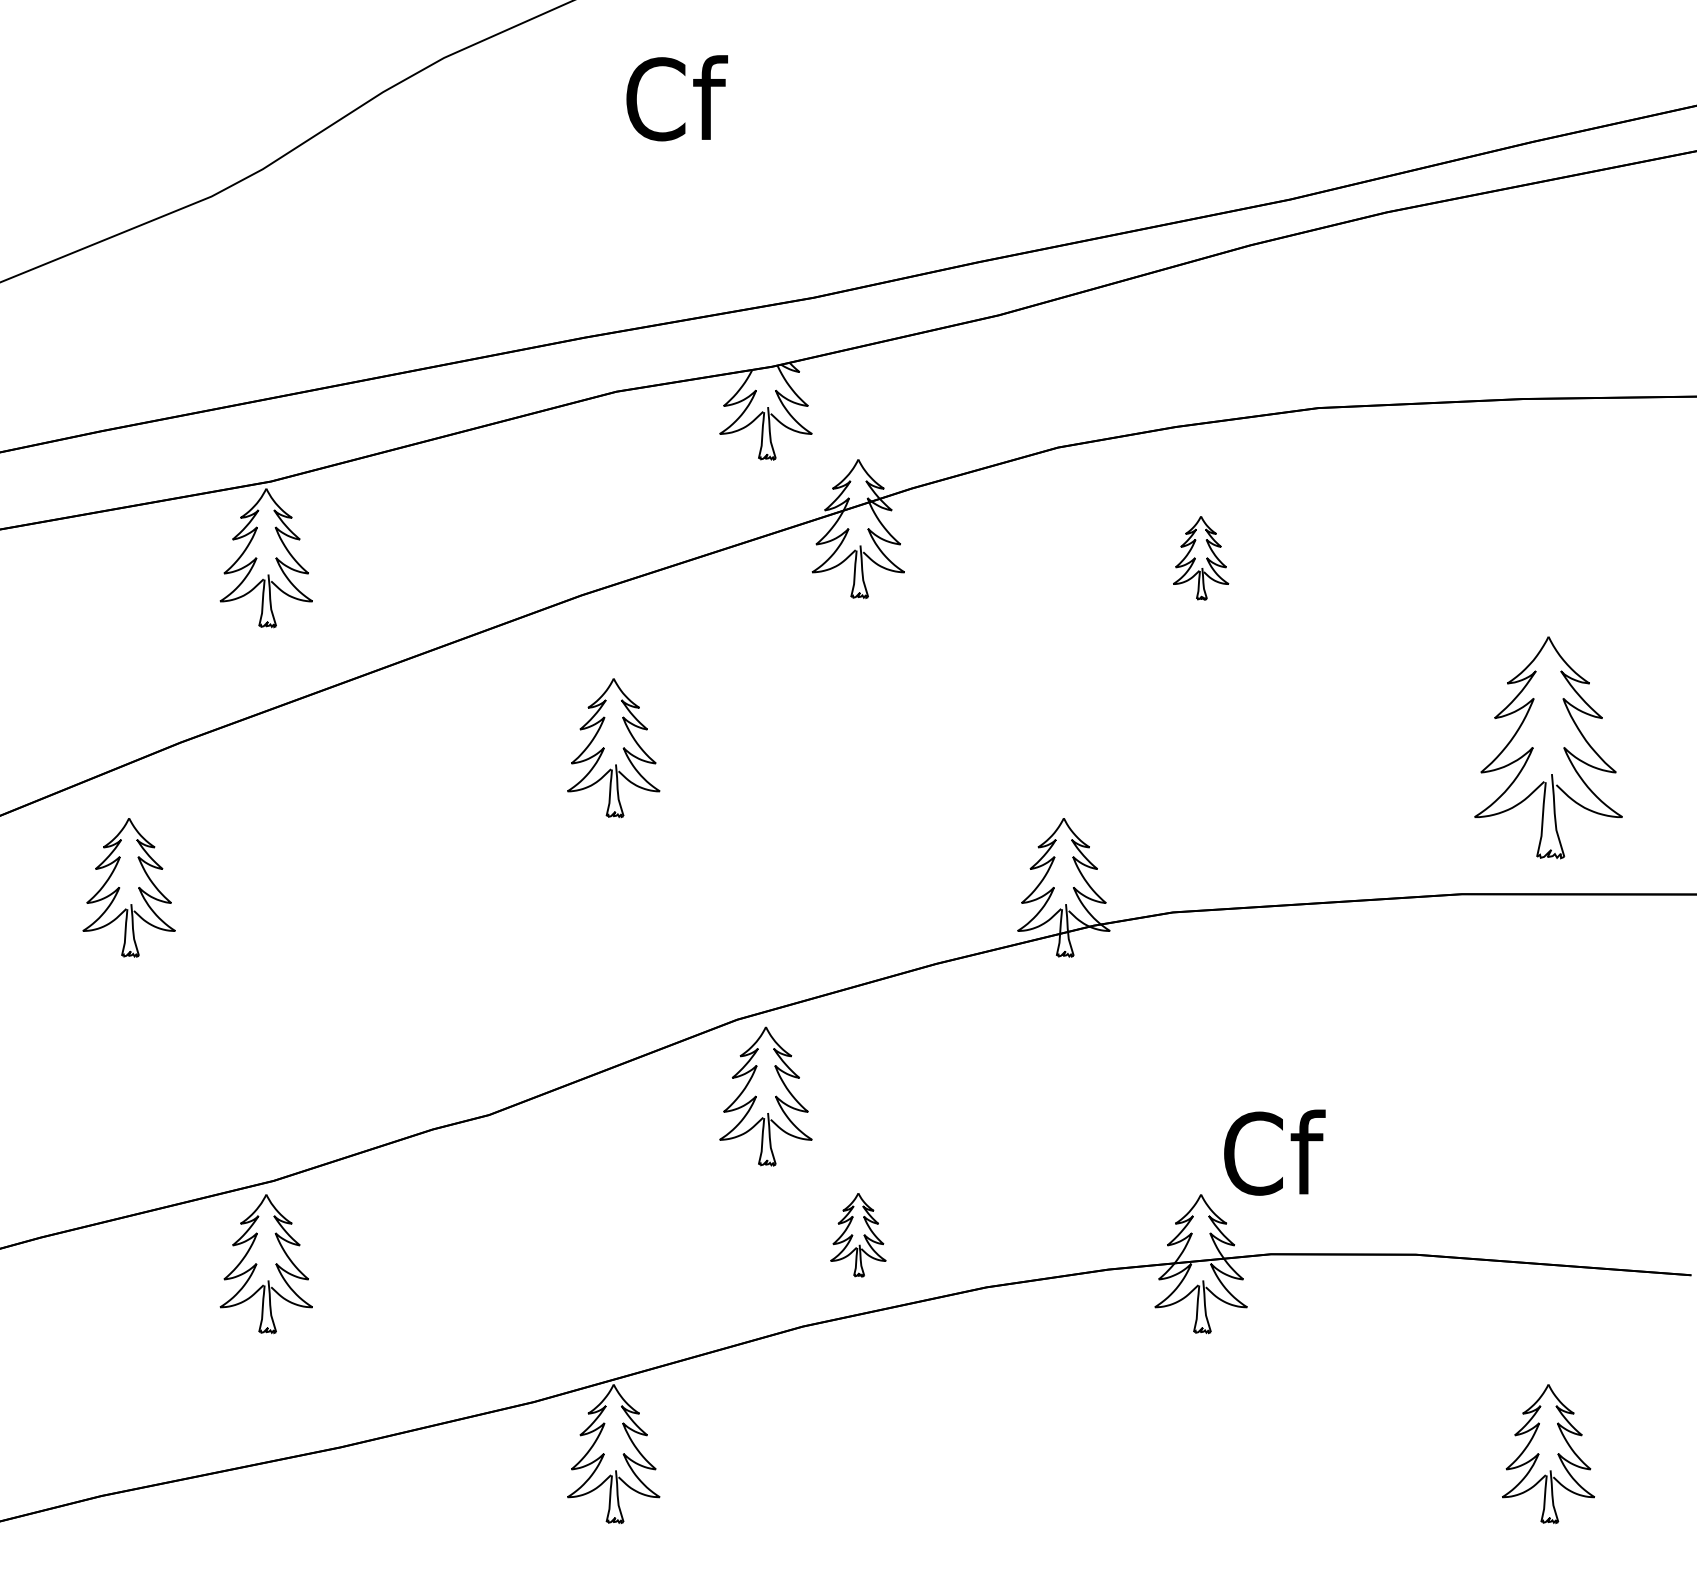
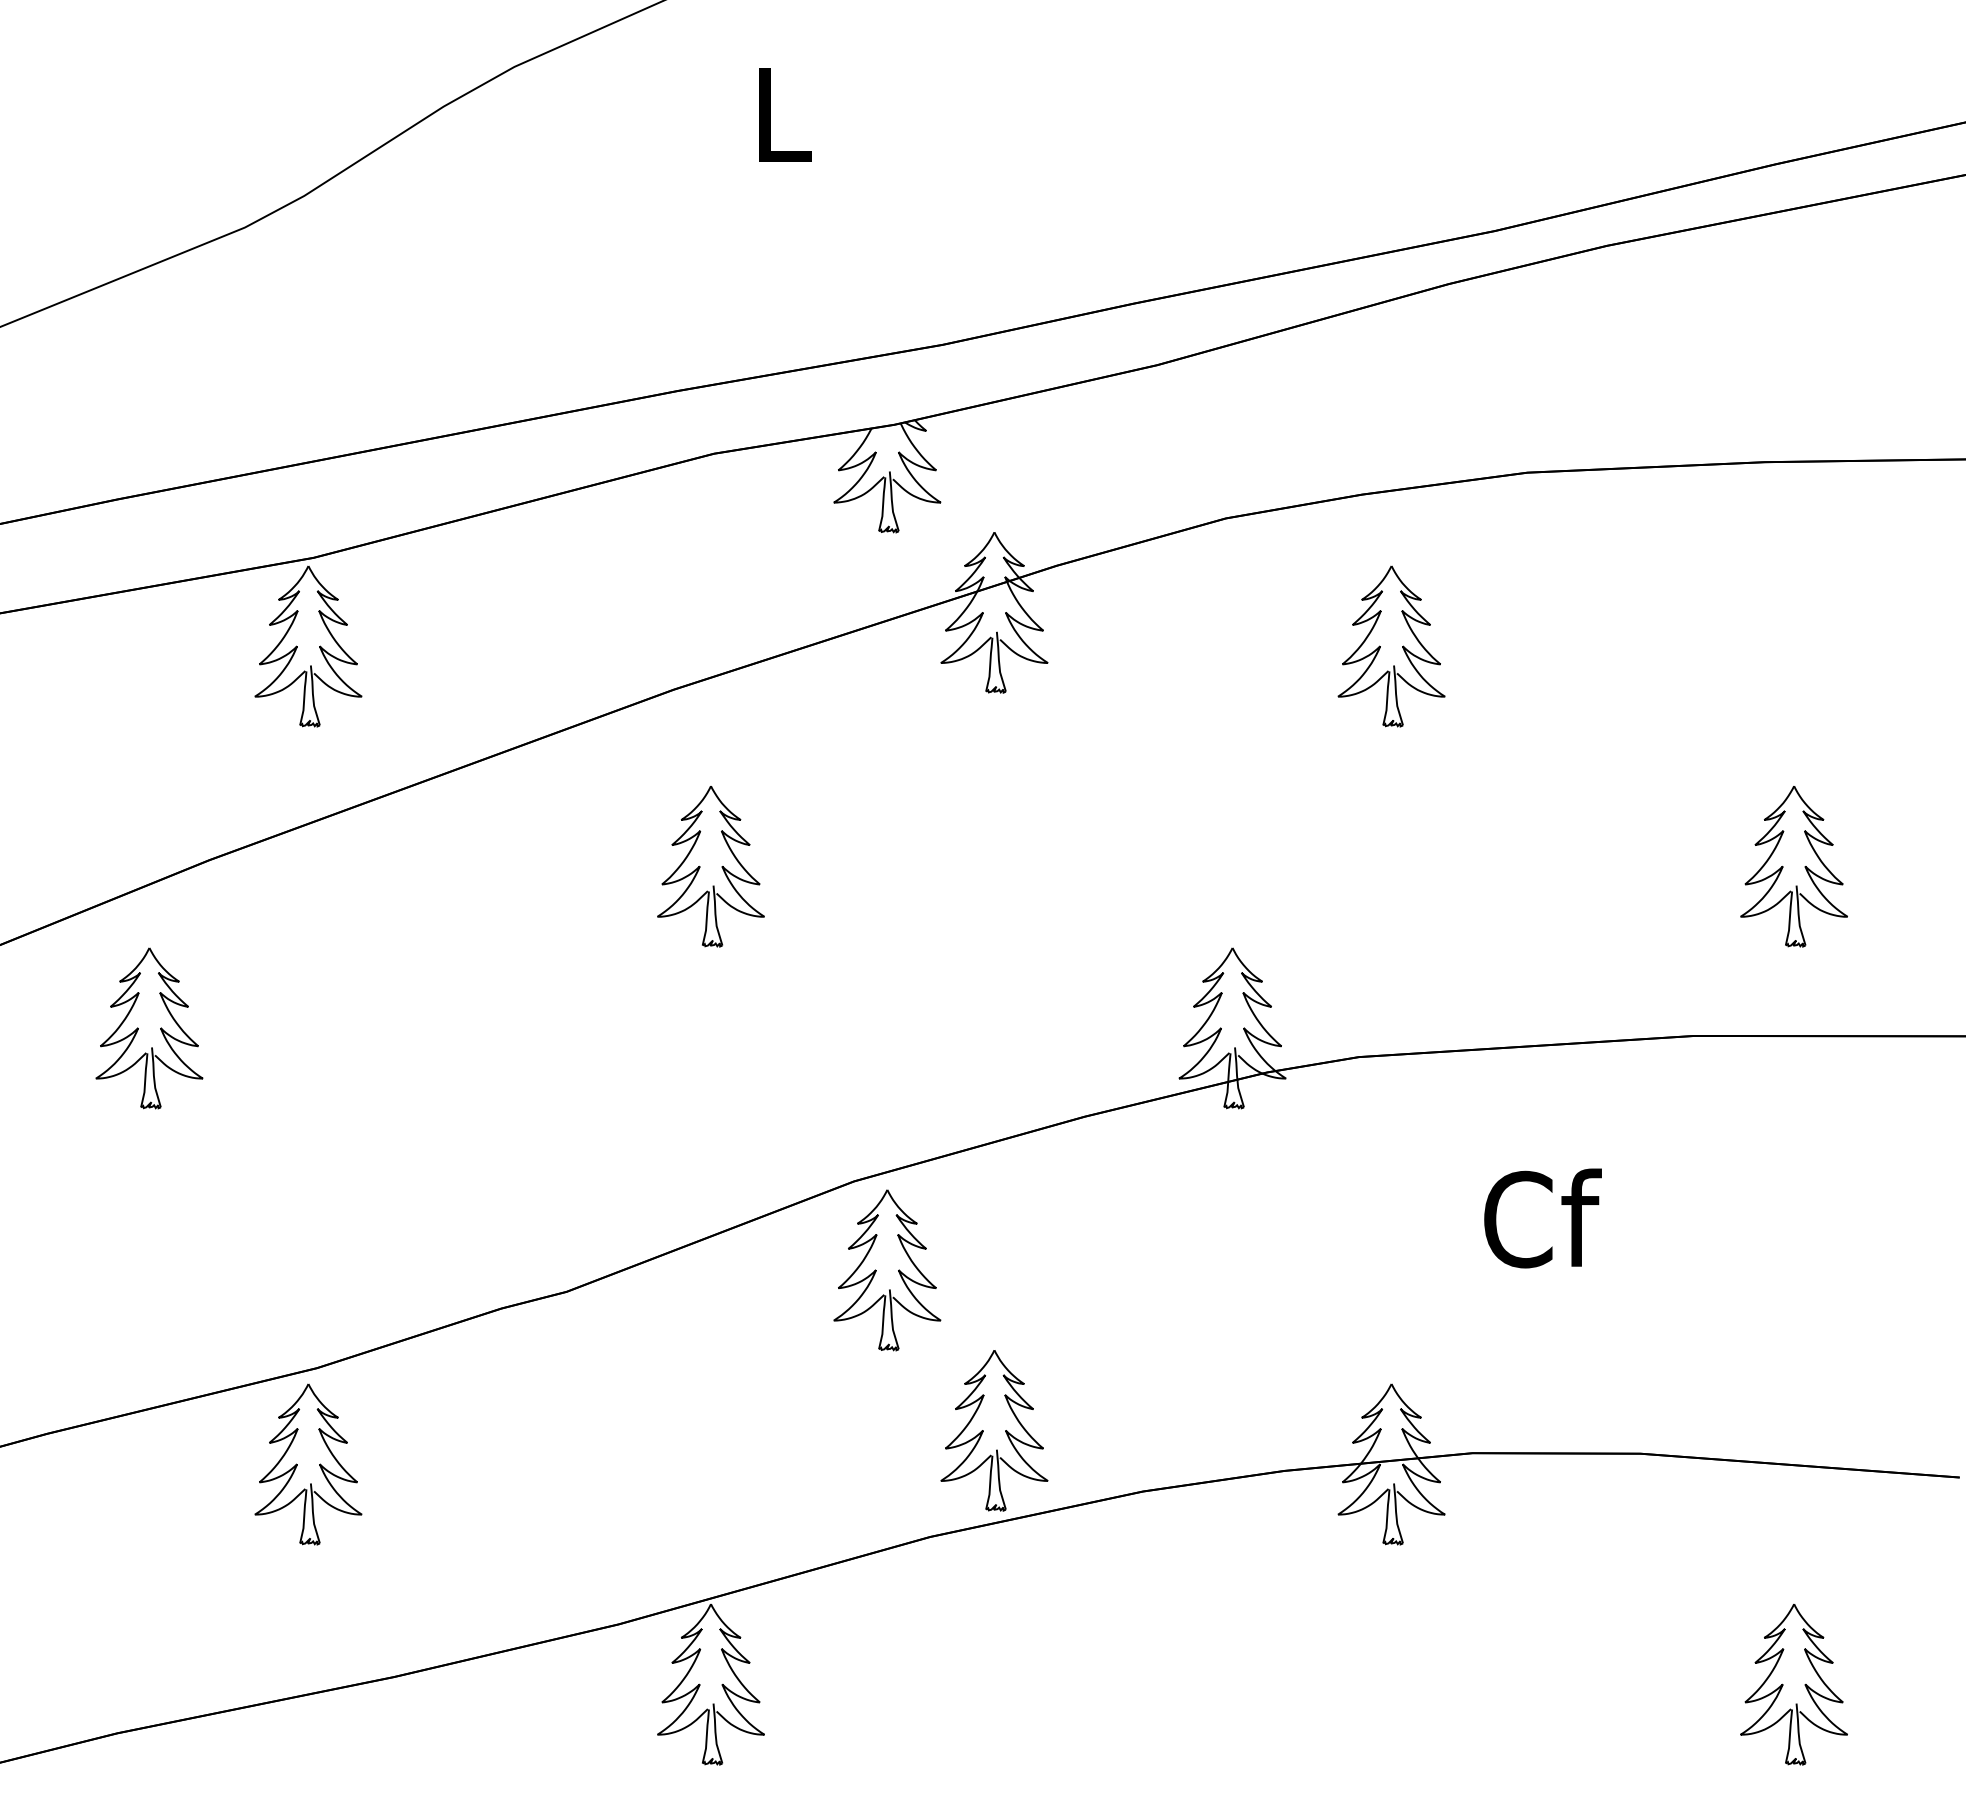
text: (677, 98) -> (784, 113), Cf -> L
part: (1201, 558) -> (1391, 646), size x1.67
part: (1547, 747) -> (1793, 866), size x0.62
text: (1274, 1152) -> (1542, 1218), moved
part: (858, 1234) -> (994, 1430), size x1.67

